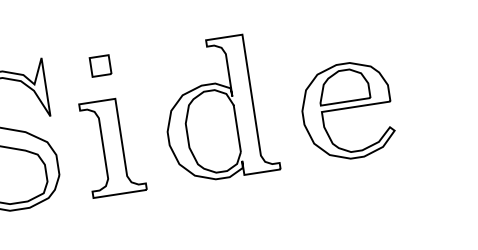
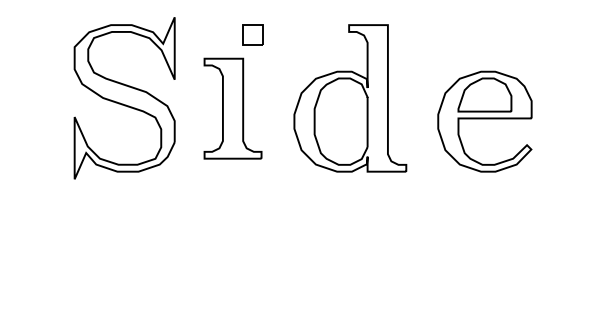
part: (100, 65) -> (252, 34), moved
part: (112, 147) -> (232, 108), moved

